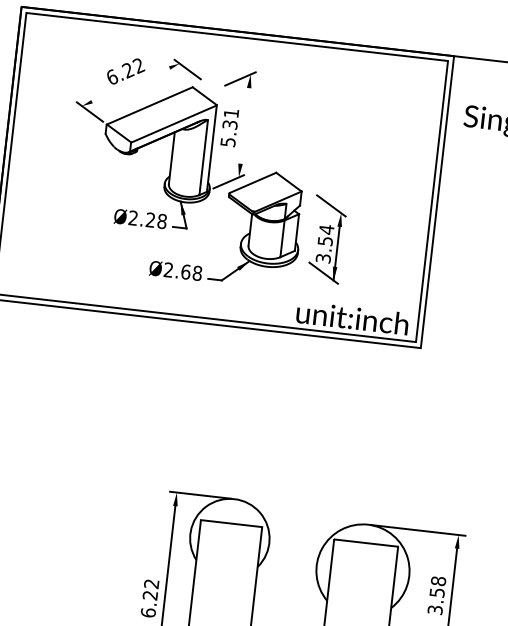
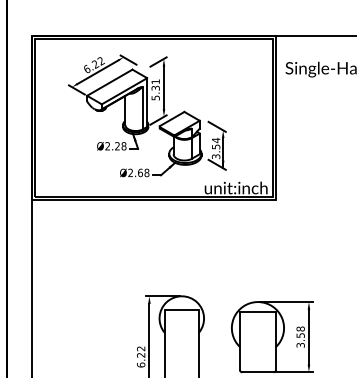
line: (130, 85) -> (97, 72), added
line: (244, 125) -> (163, 87), added

